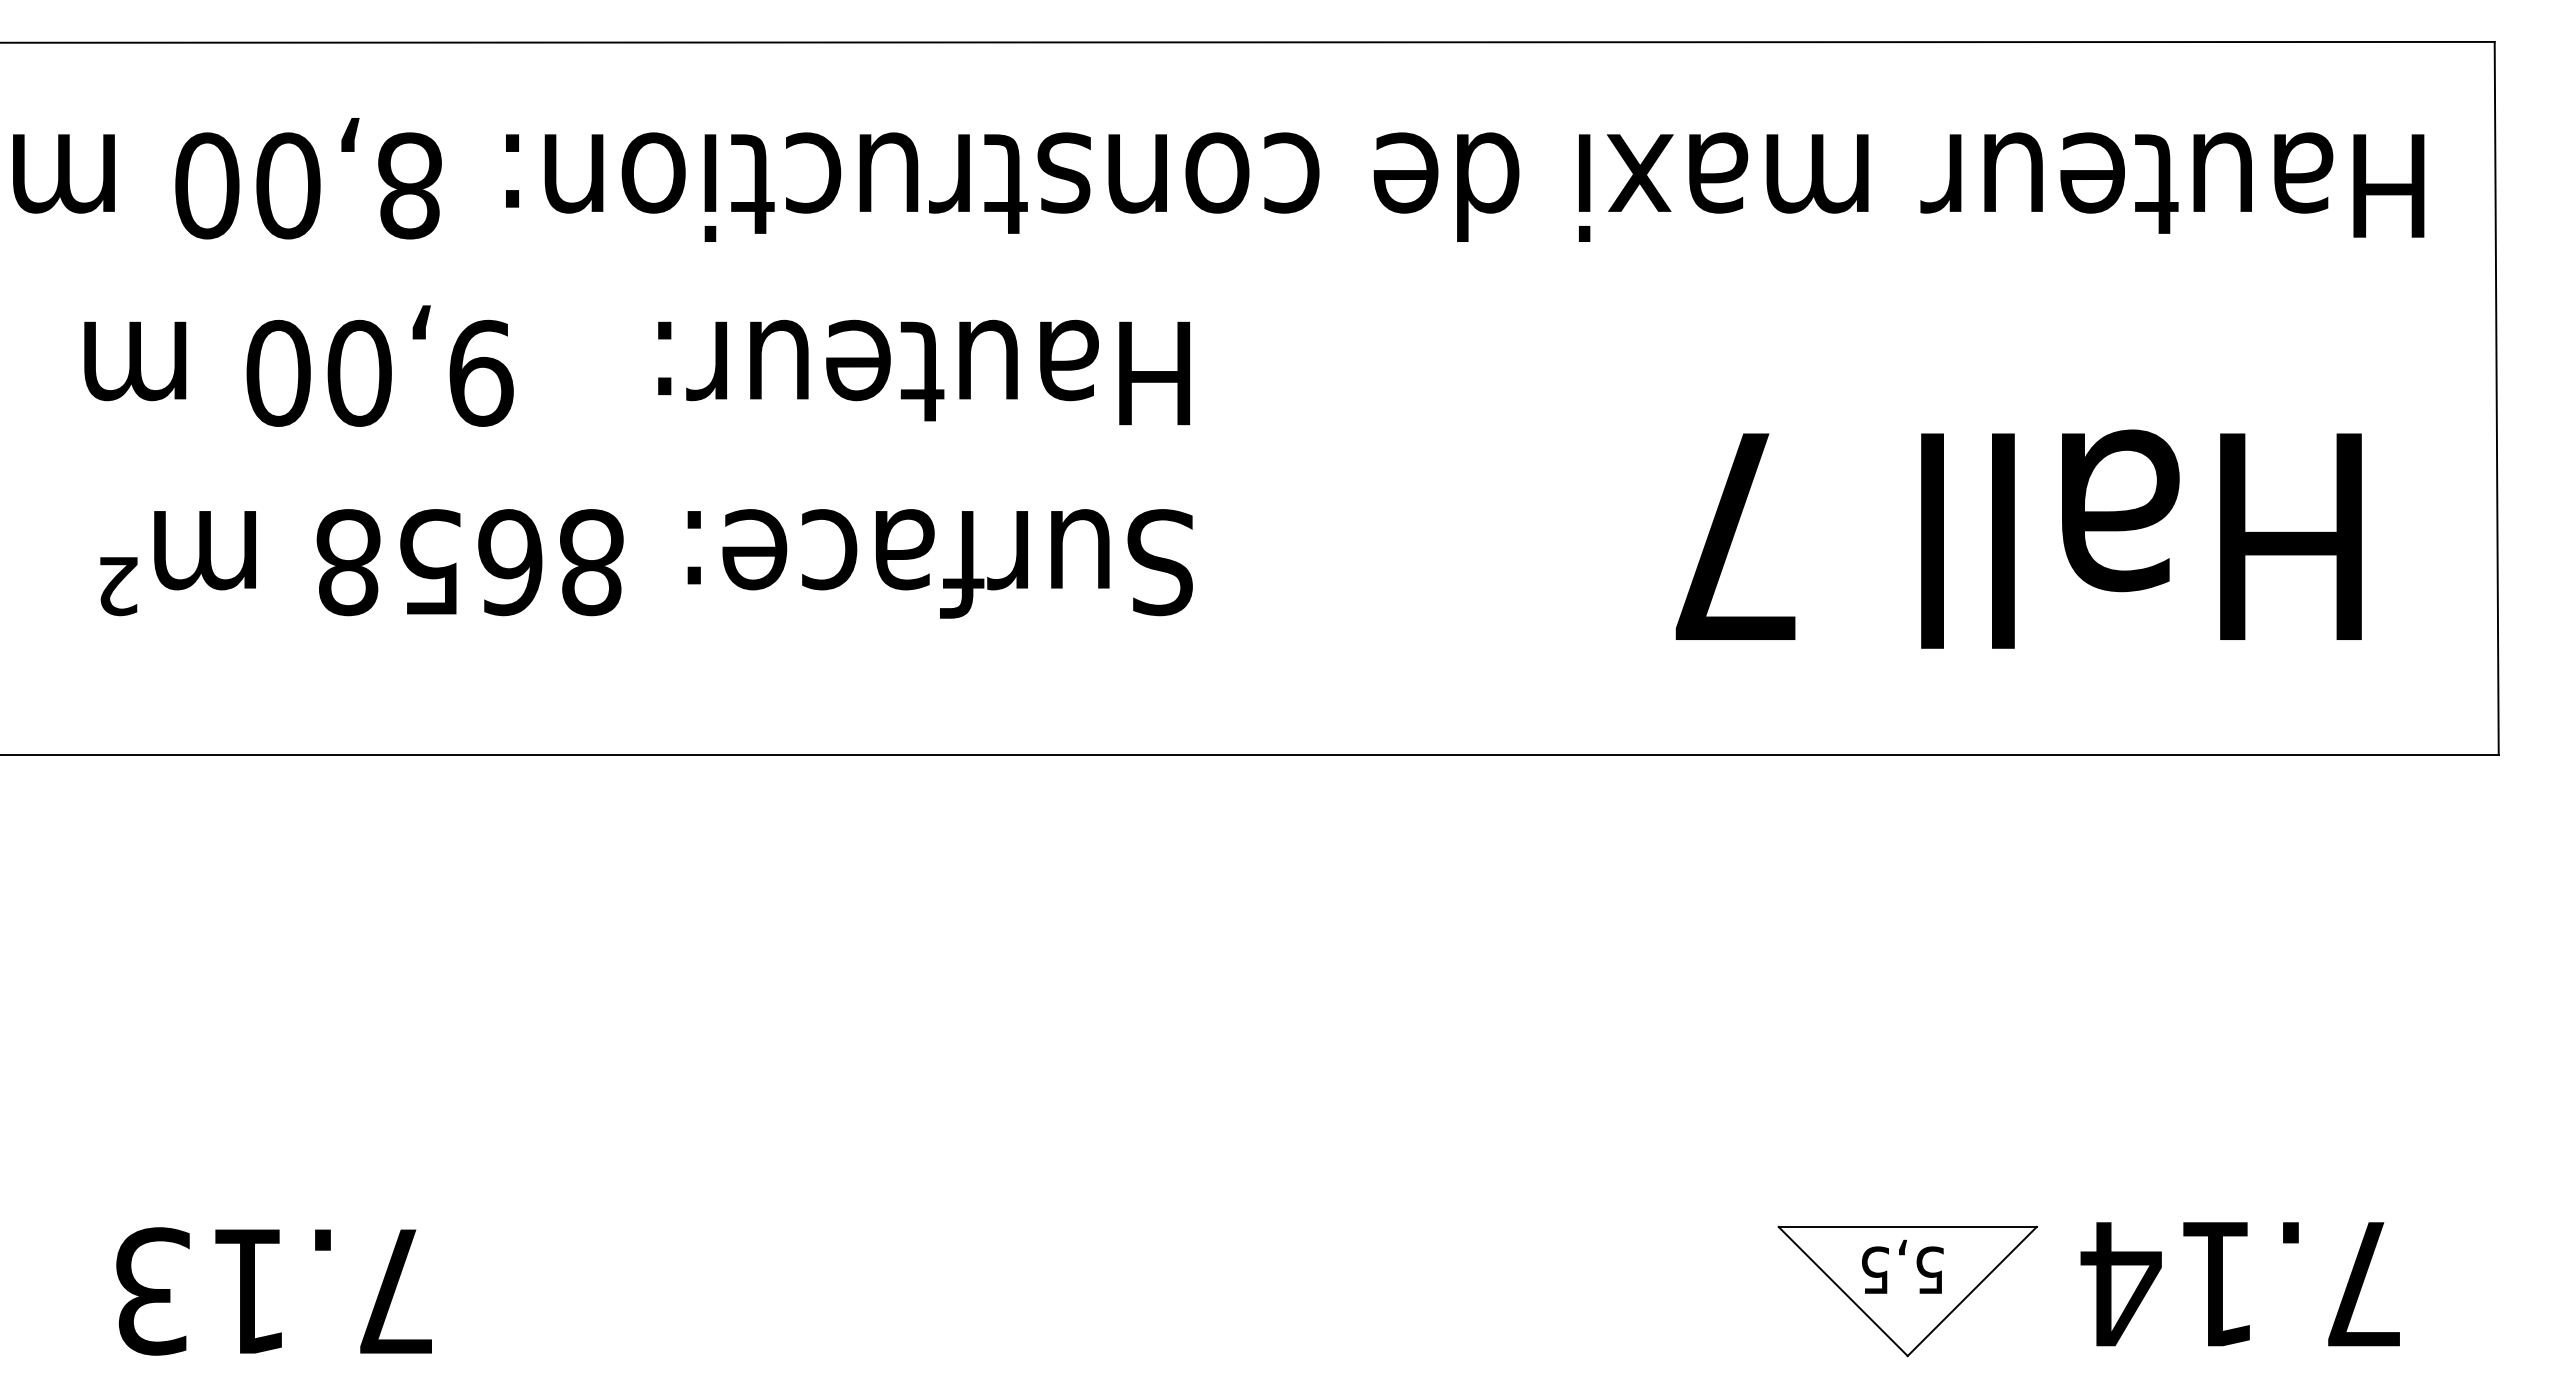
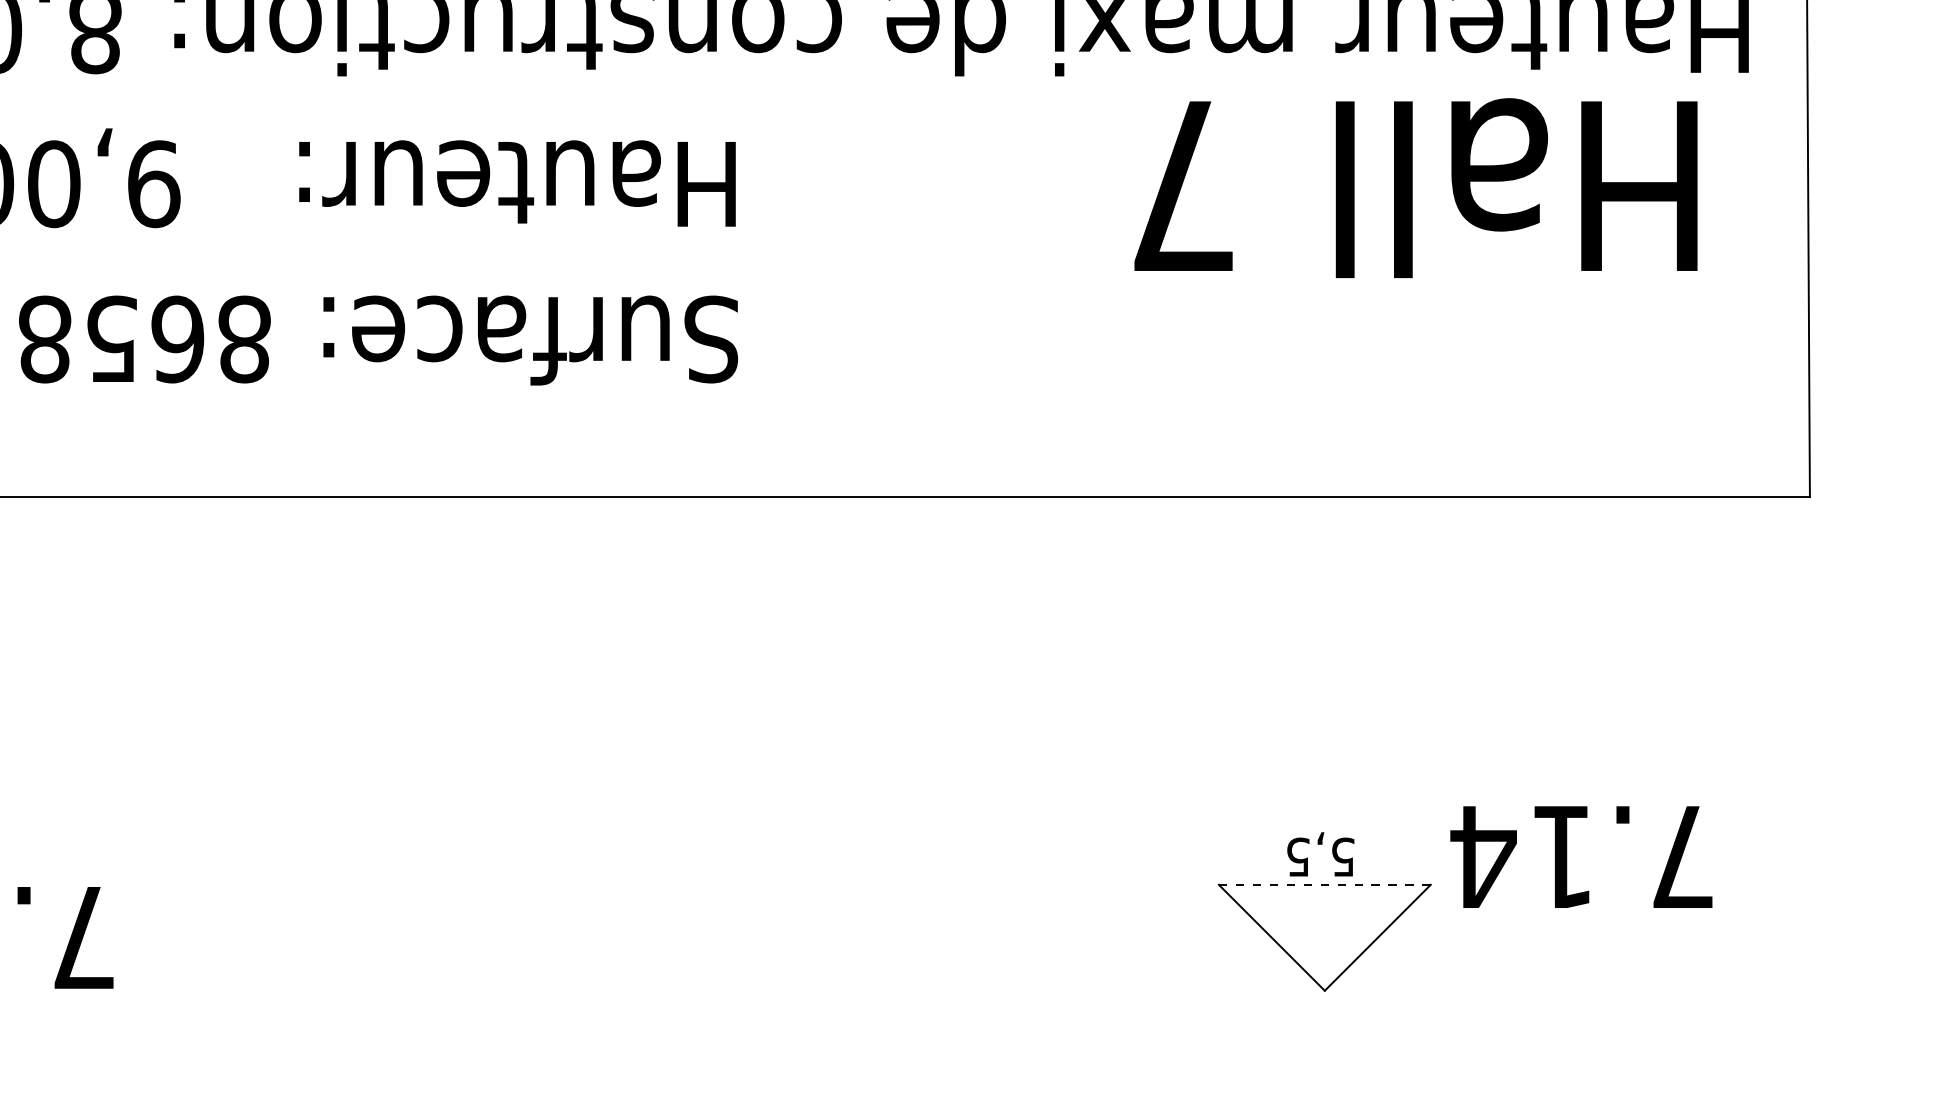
text: (2018, 538) -> (1415, 187), moved
line: (1908, 1226) -> (1325, 884), solid -> dashed
text: (1902, 1266) -> (1320, 854), moved
text: (2239, 1284) -> (1580, 857), moved

